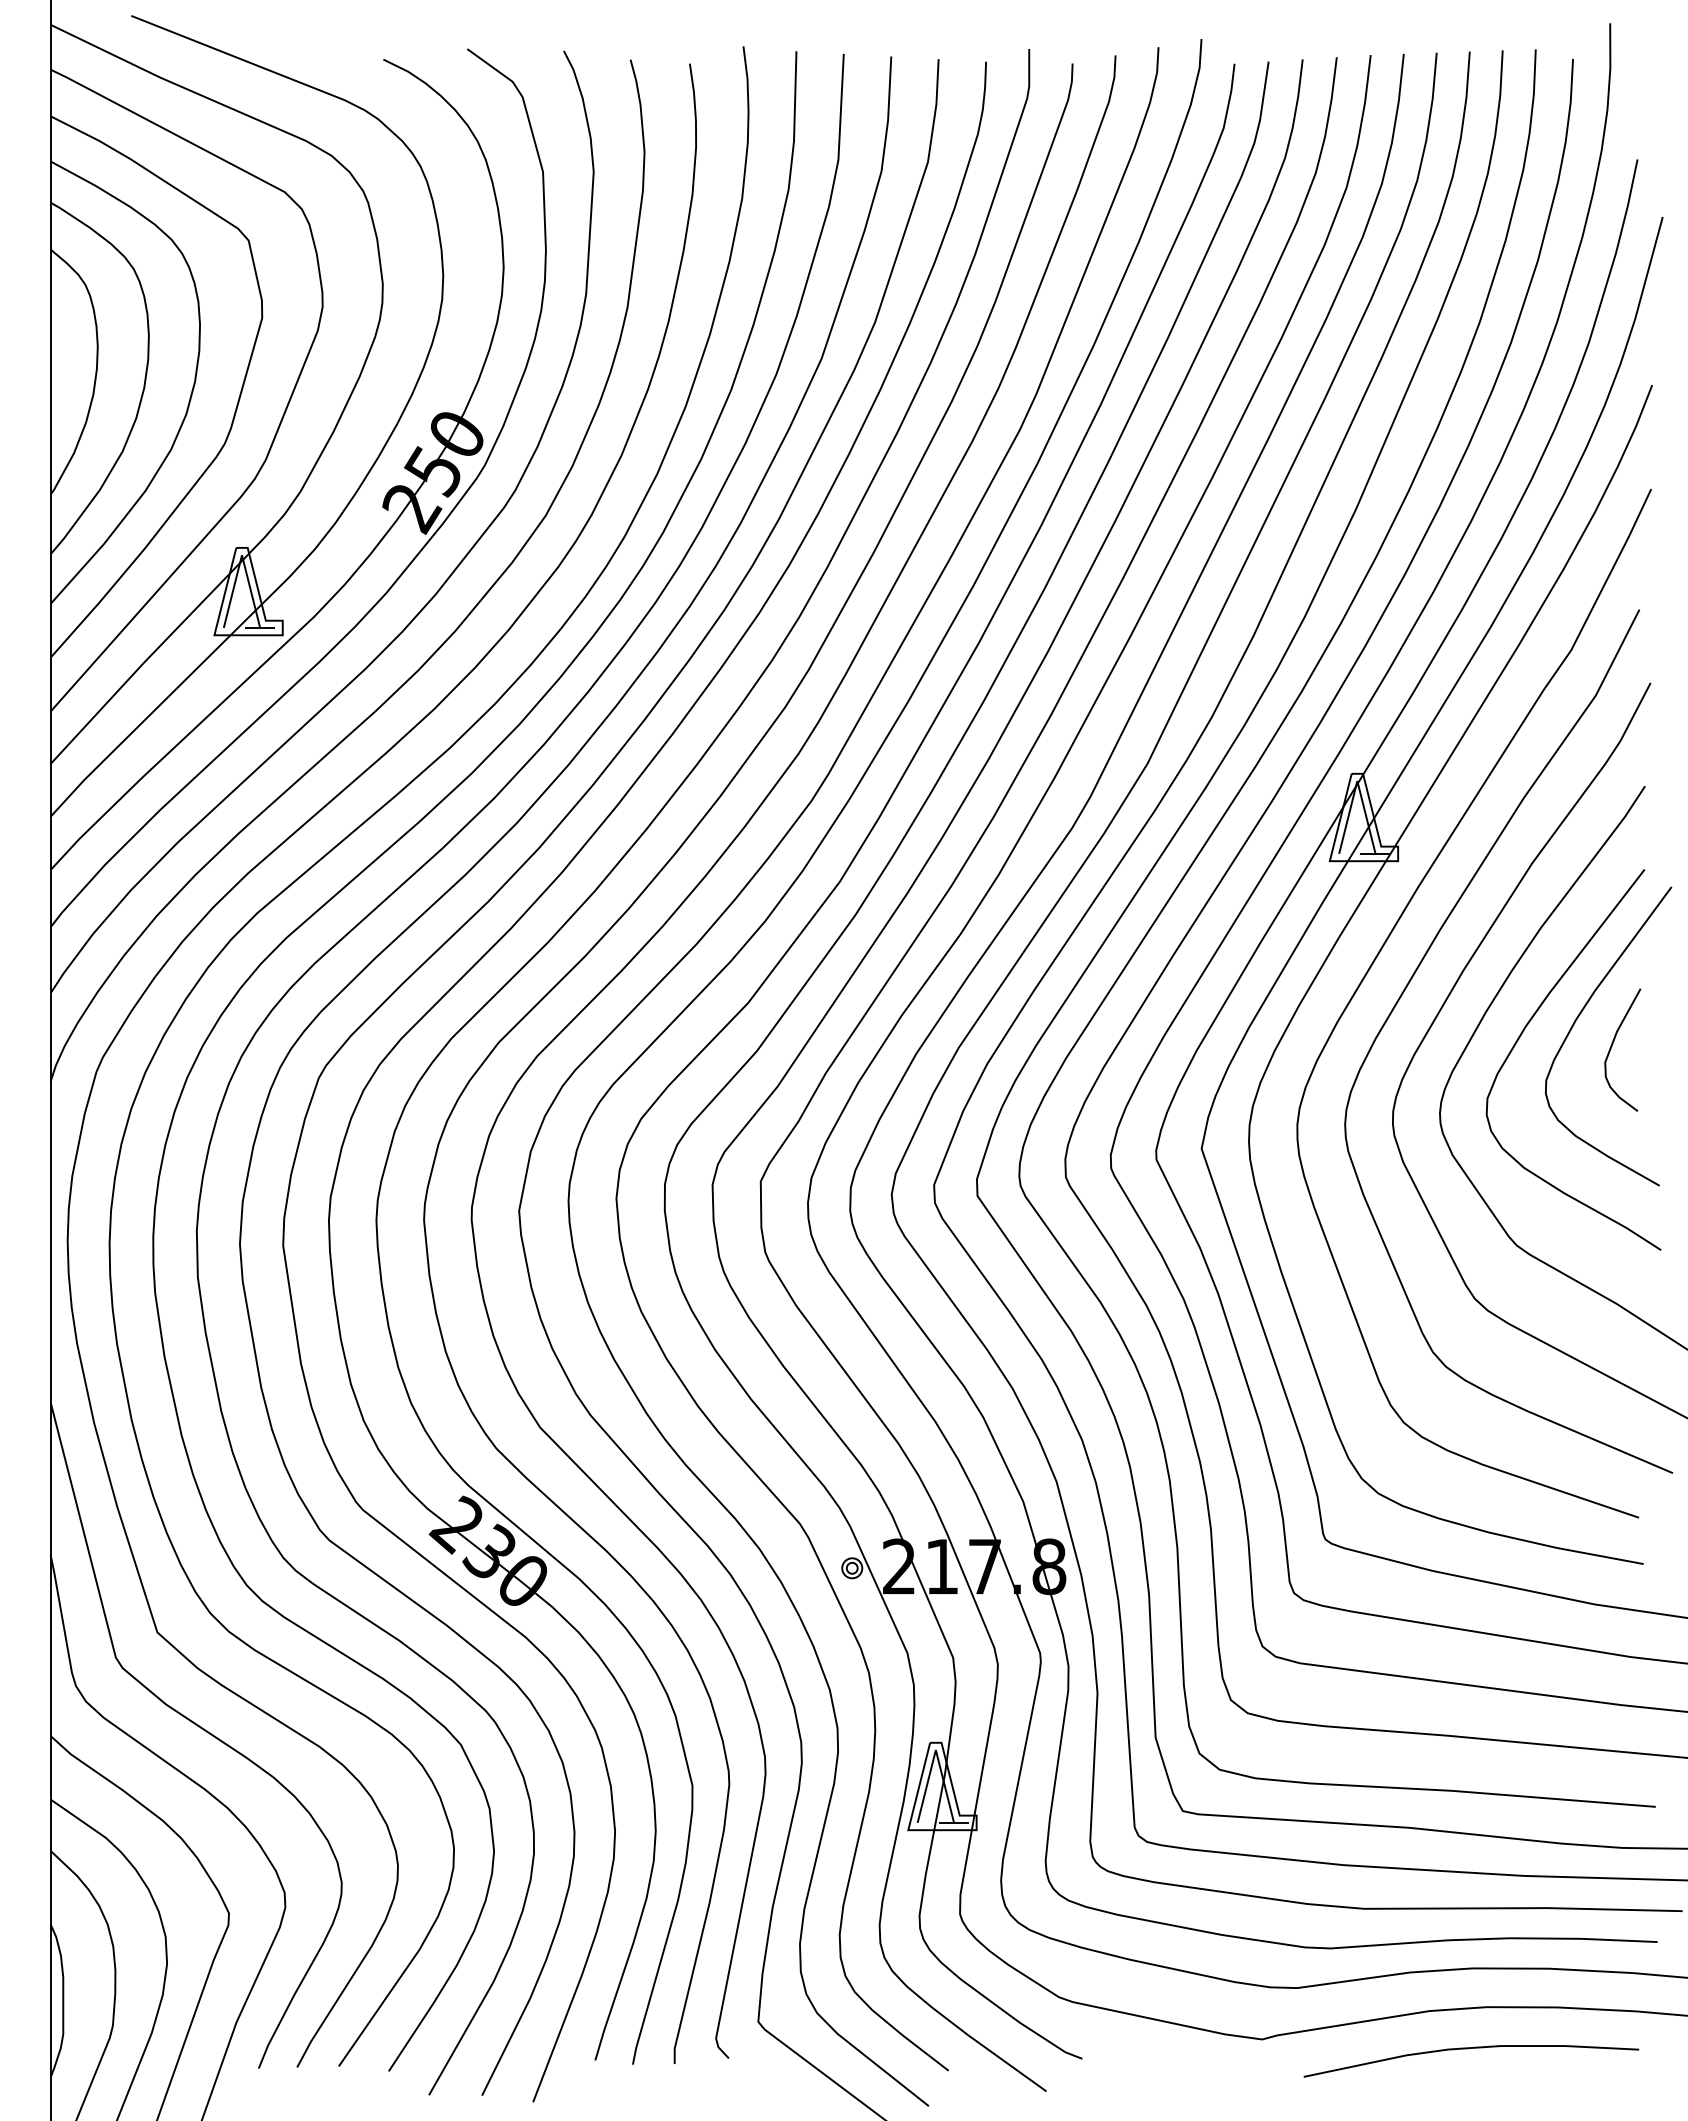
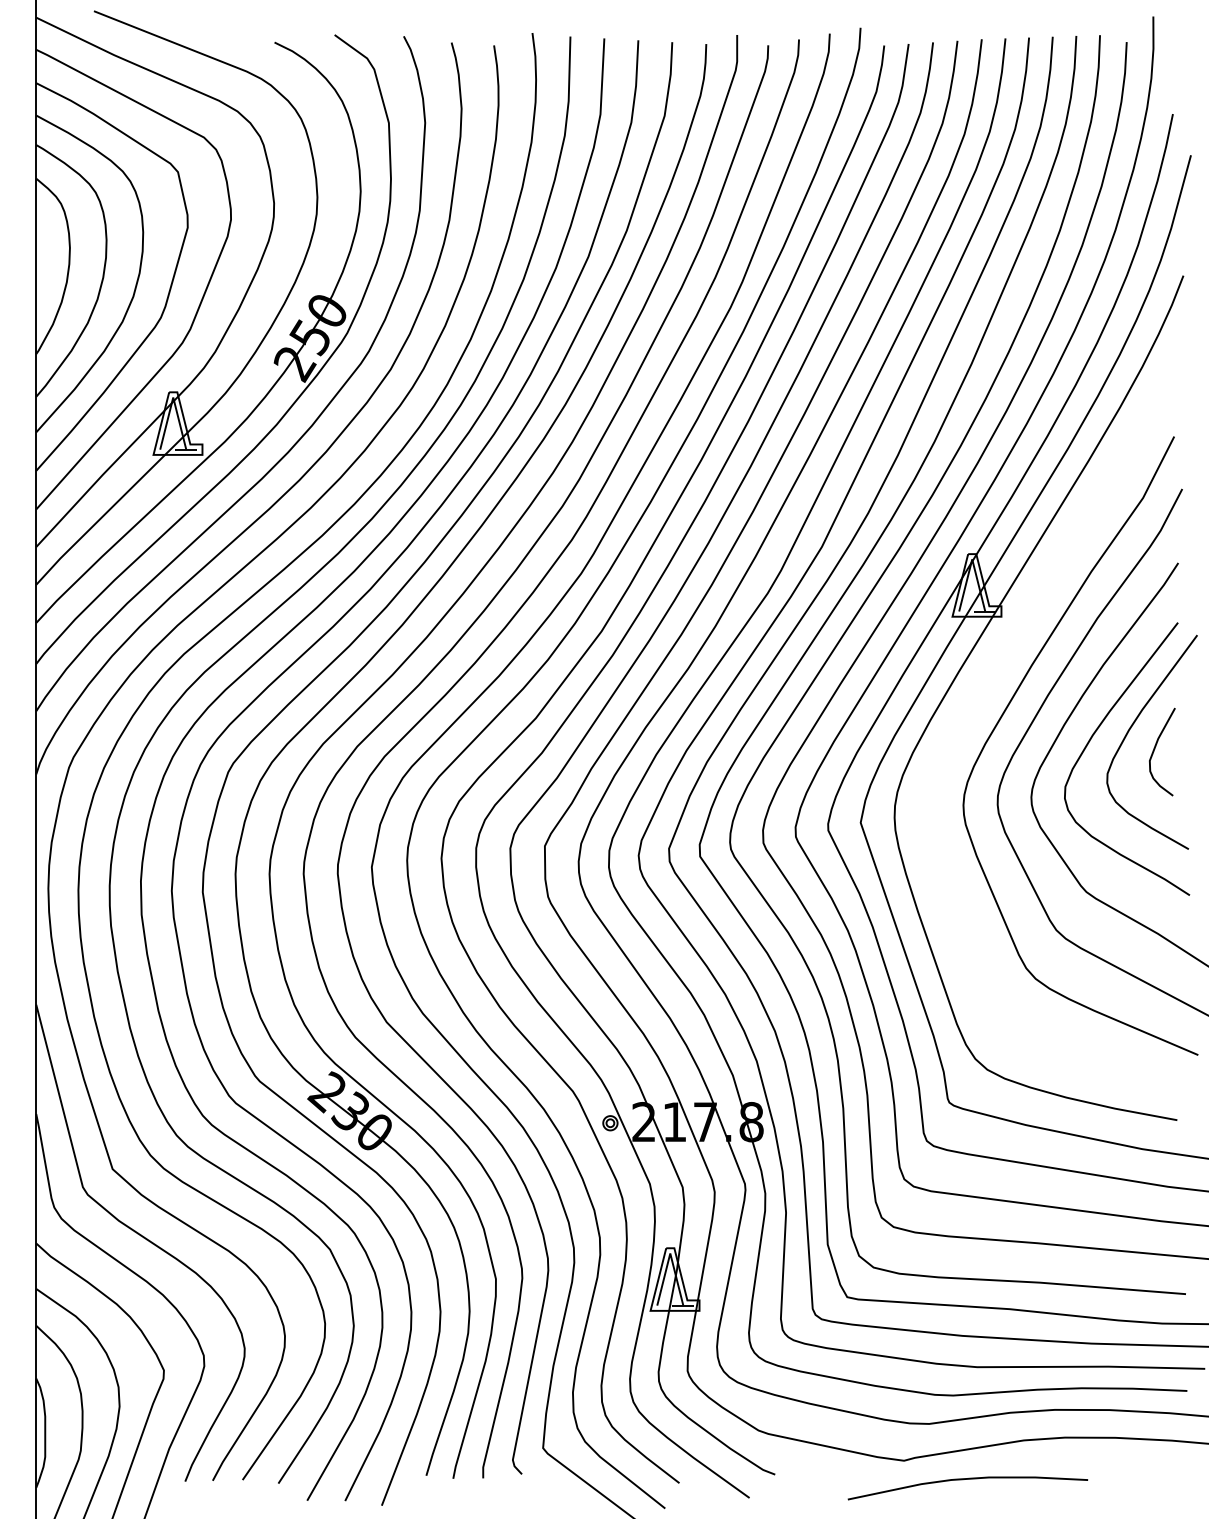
curve: (1384, 947) -> (991, 678), removed
curve: (1465, 2050) -> (963, 1480), moved

